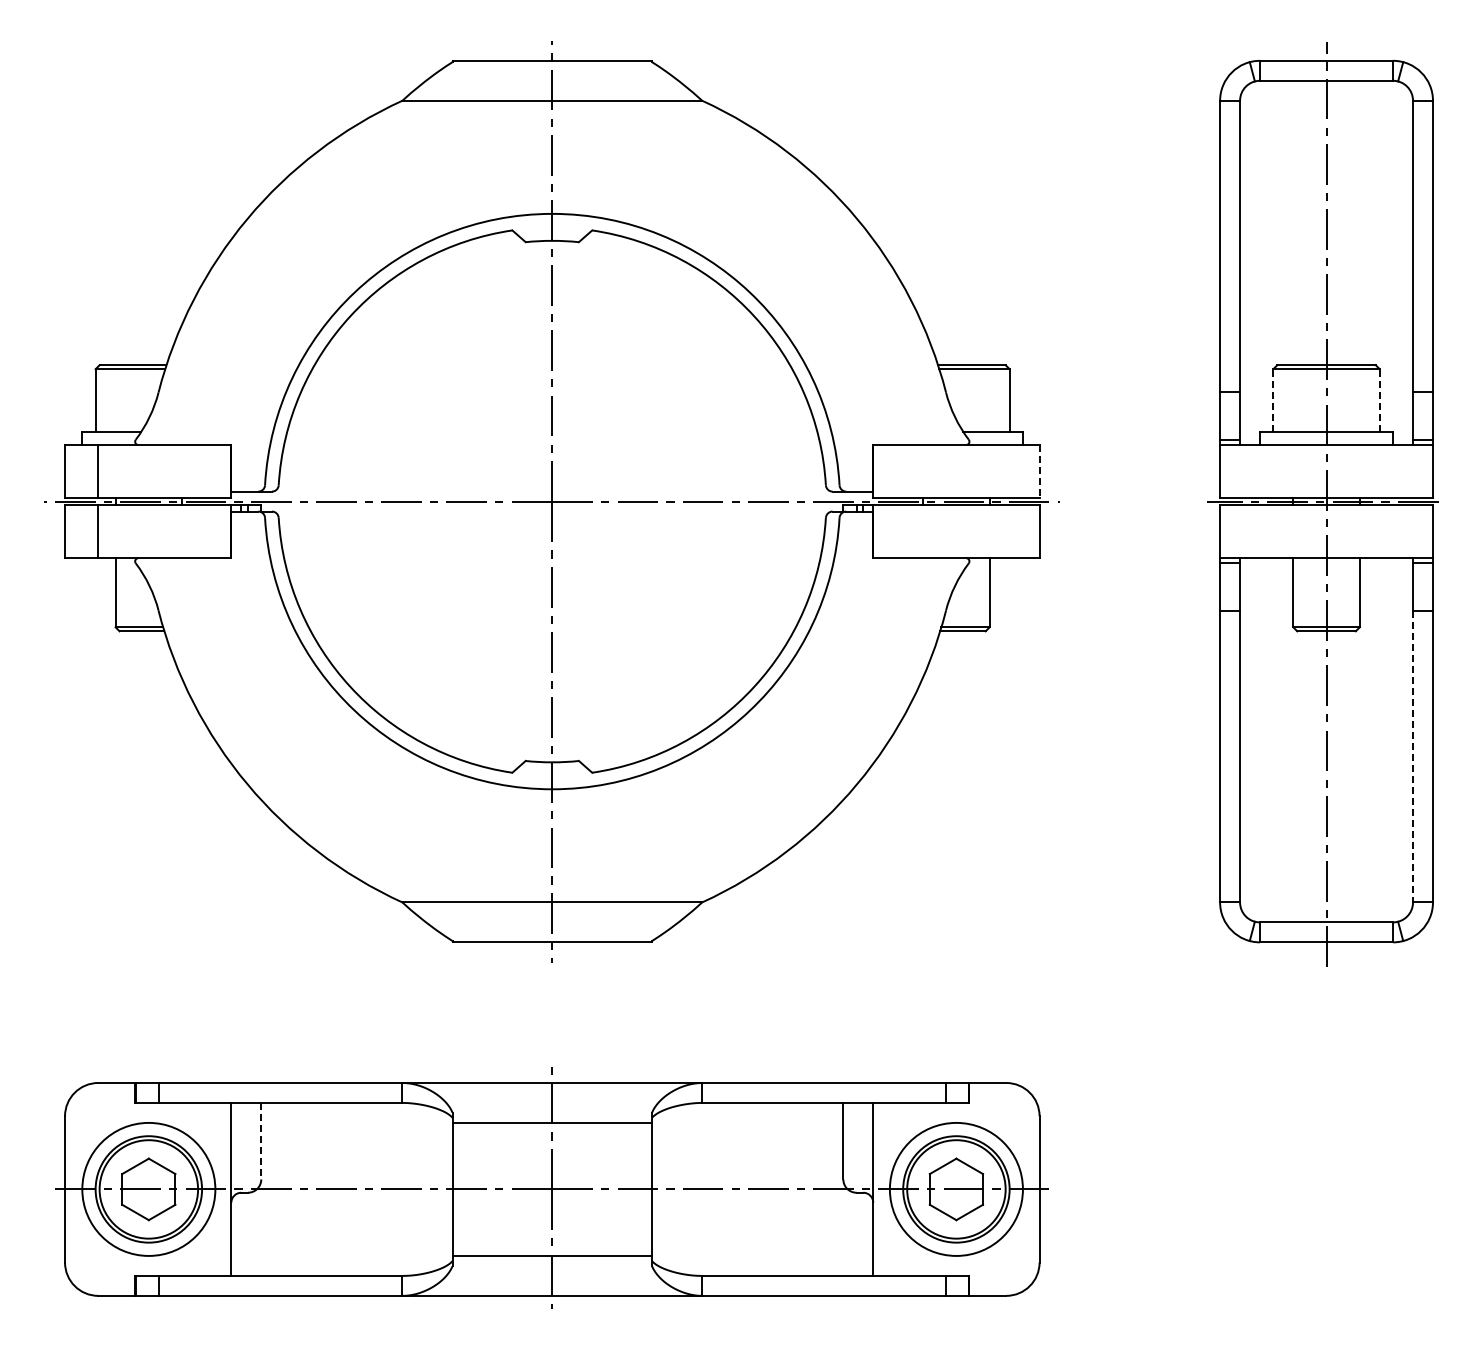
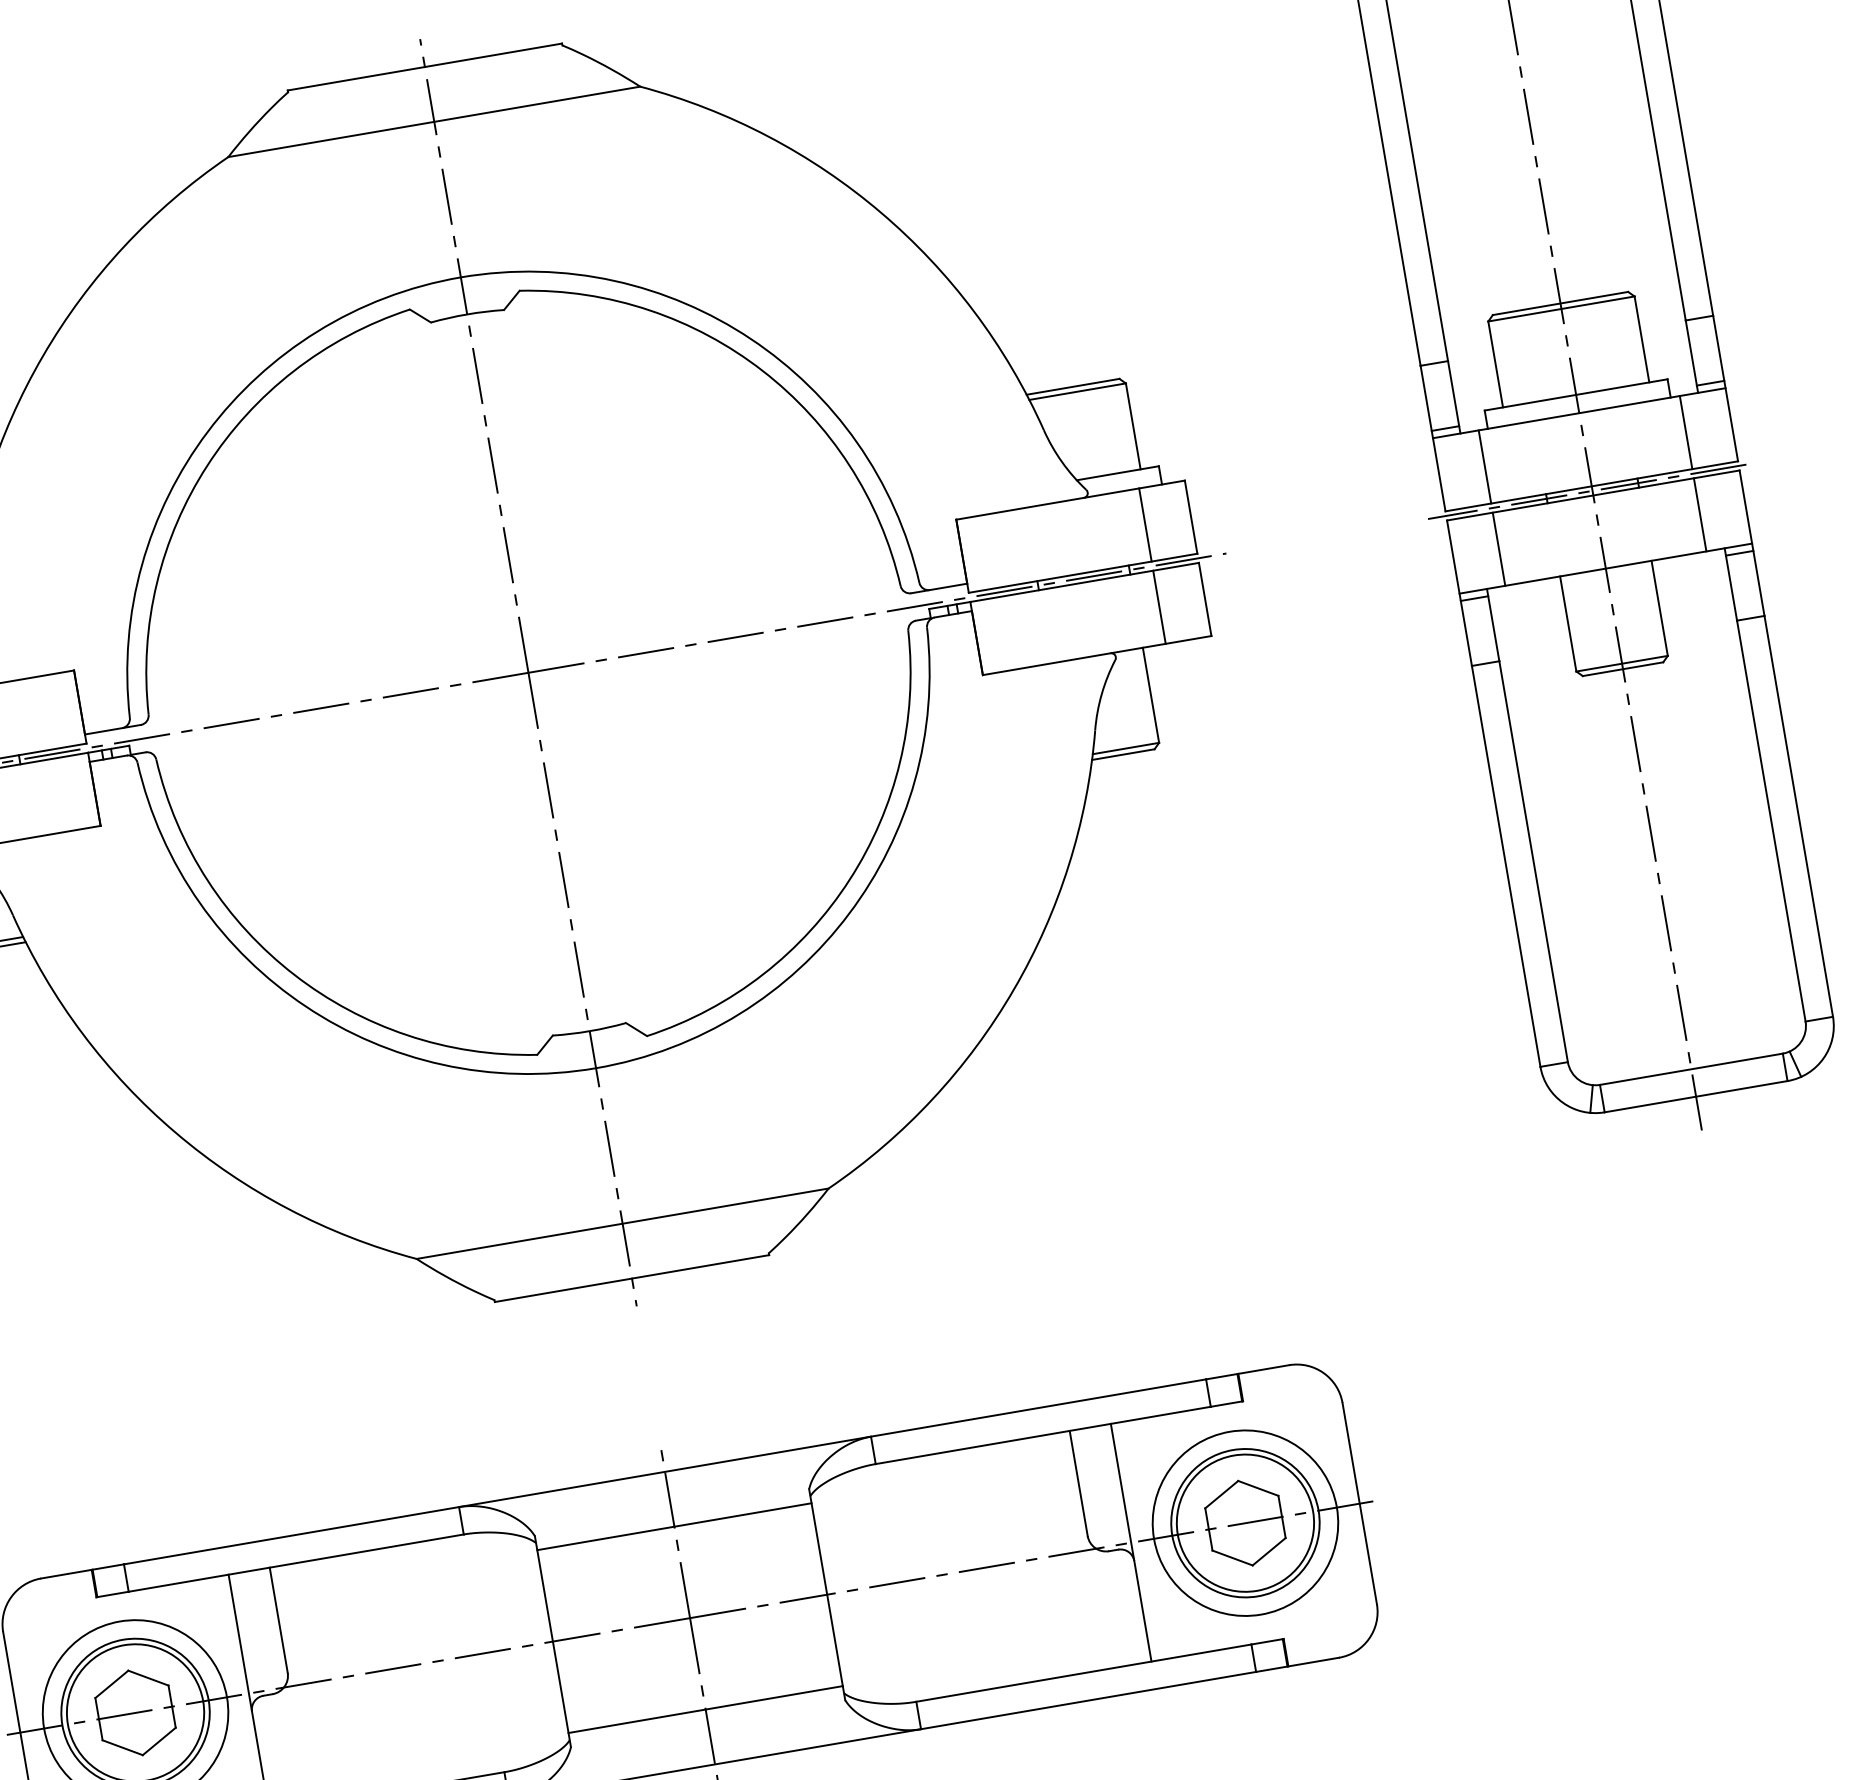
line: (1273, 399) -> (1495, 363), dashed -> solid
line: (1379, 399) -> (1641, 338), dashed -> solid
line: (1006, 471) -> (1145, 524), added
line: (1039, 471) -> (1190, 516), dashed -> solid
line: (1253, 471) -> (1485, 466), added
line: (1399, 471) -> (1685, 432), added
line: (1006, 531) -> (1159, 607), added
line: (1253, 531) -> (1499, 549), added
line: (1399, 531) -> (1699, 514), added
line: (1413, 756) -> (1771, 820), dashed -> solid
line: (261, 1141) -> (279, 1620), dashed -> solid

